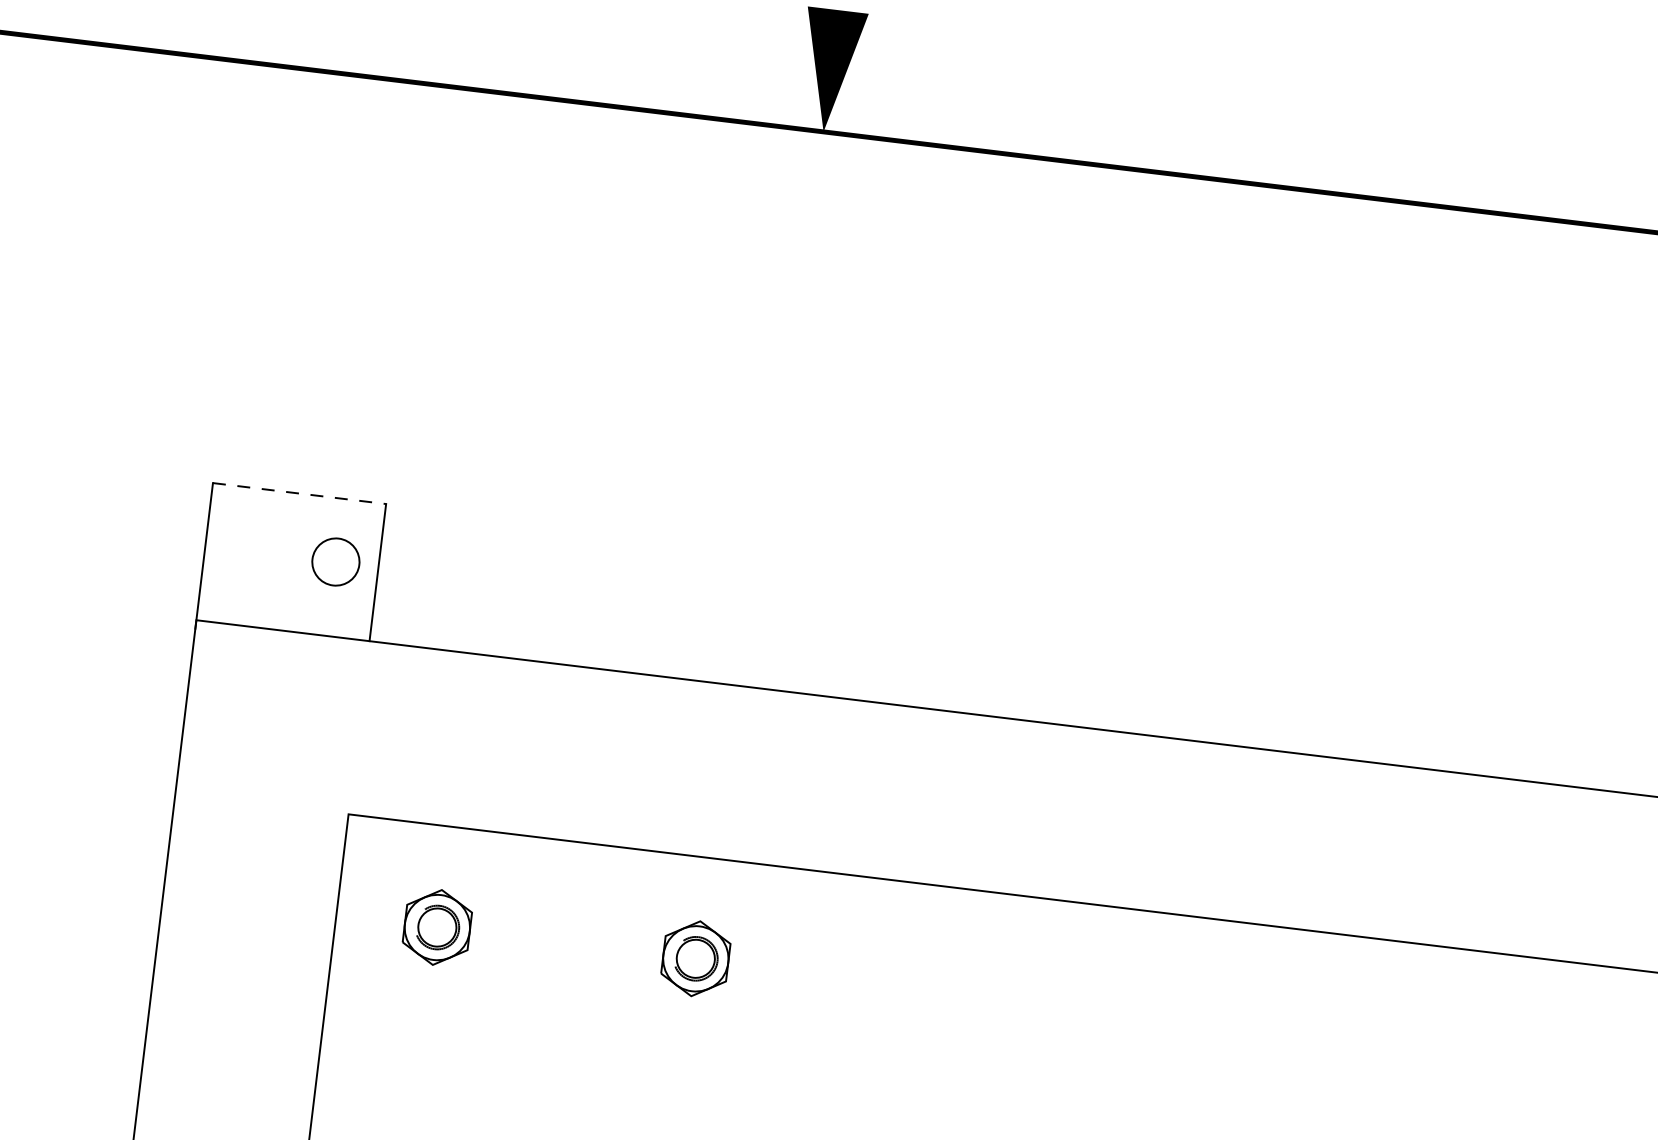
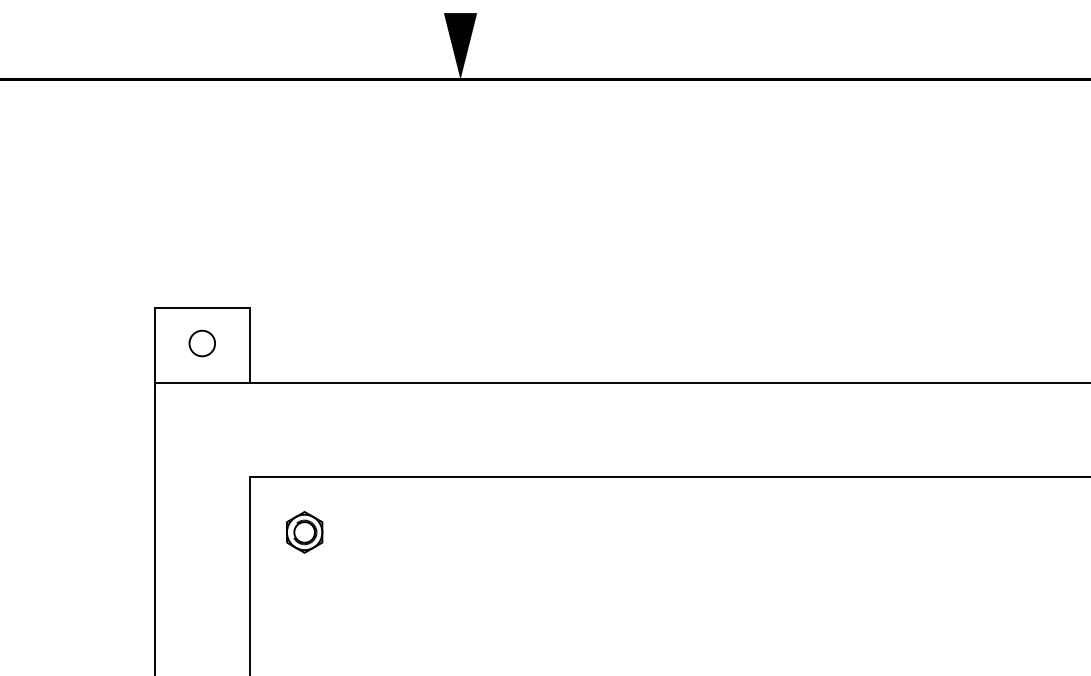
line: (299, 494) -> (202, 308), dashed -> solid
circle: (334, 561) -> (201, 343), moved
part: (695, 958) -> (445, 532), removed

